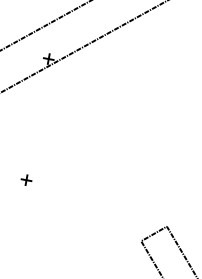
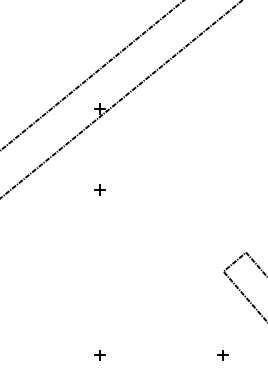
part: (26, 179) -> (99, 189), moved

